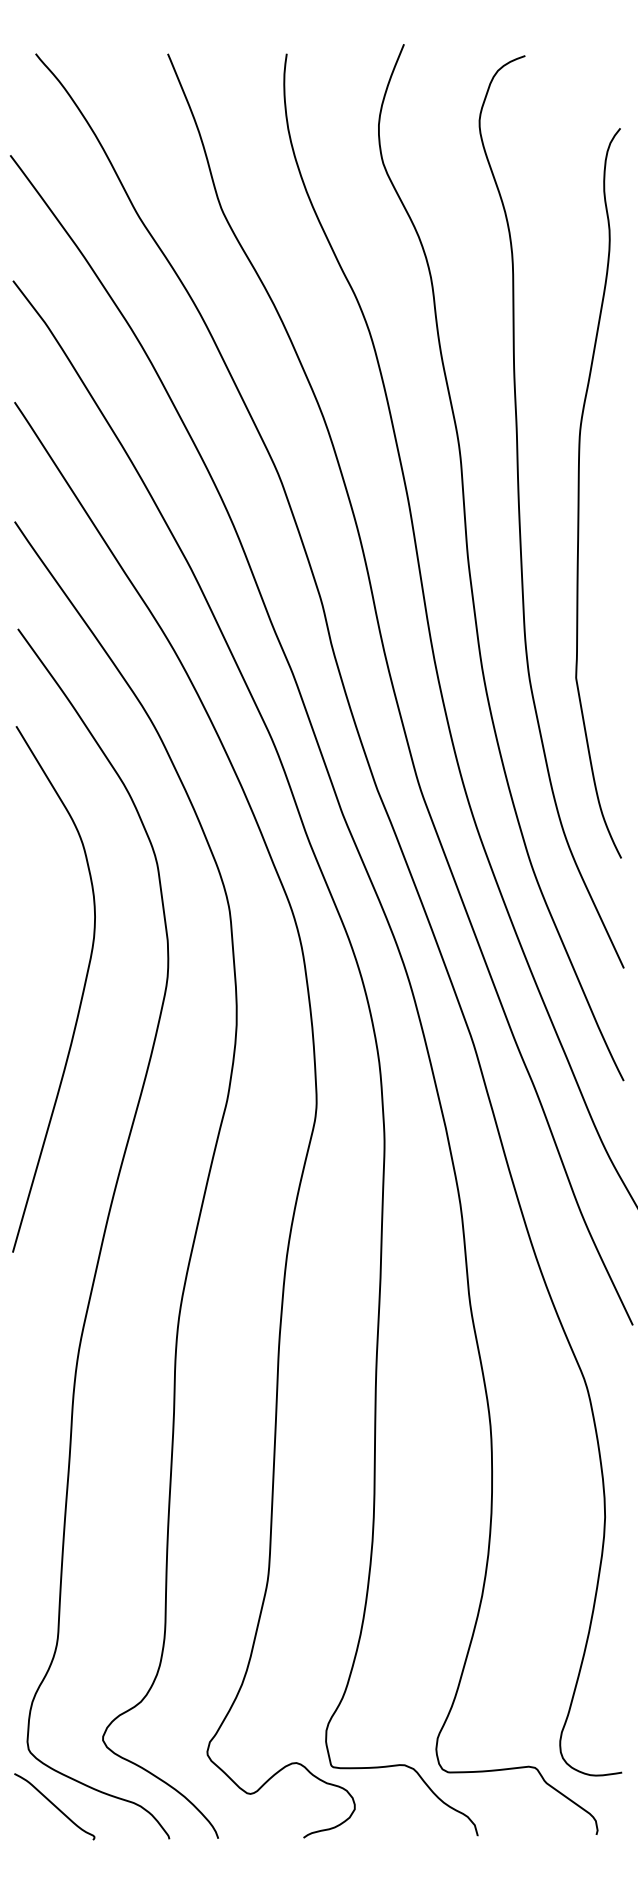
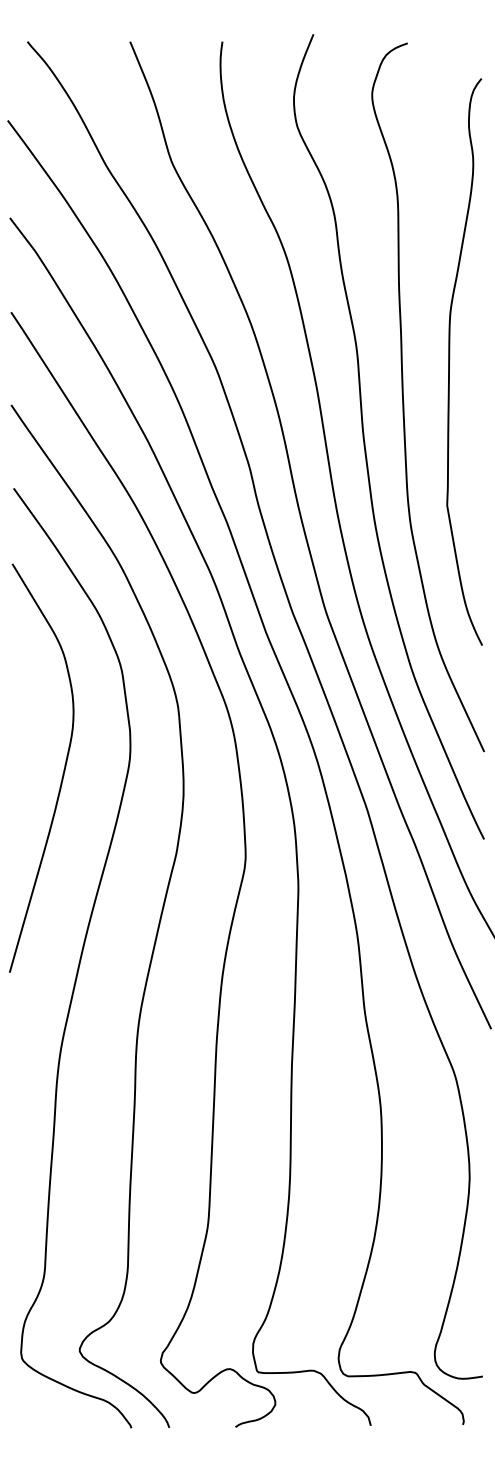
curve: (579, 493) -> (449, 362), moved
curve: (54, 1806) -> (42, 1402), removed

